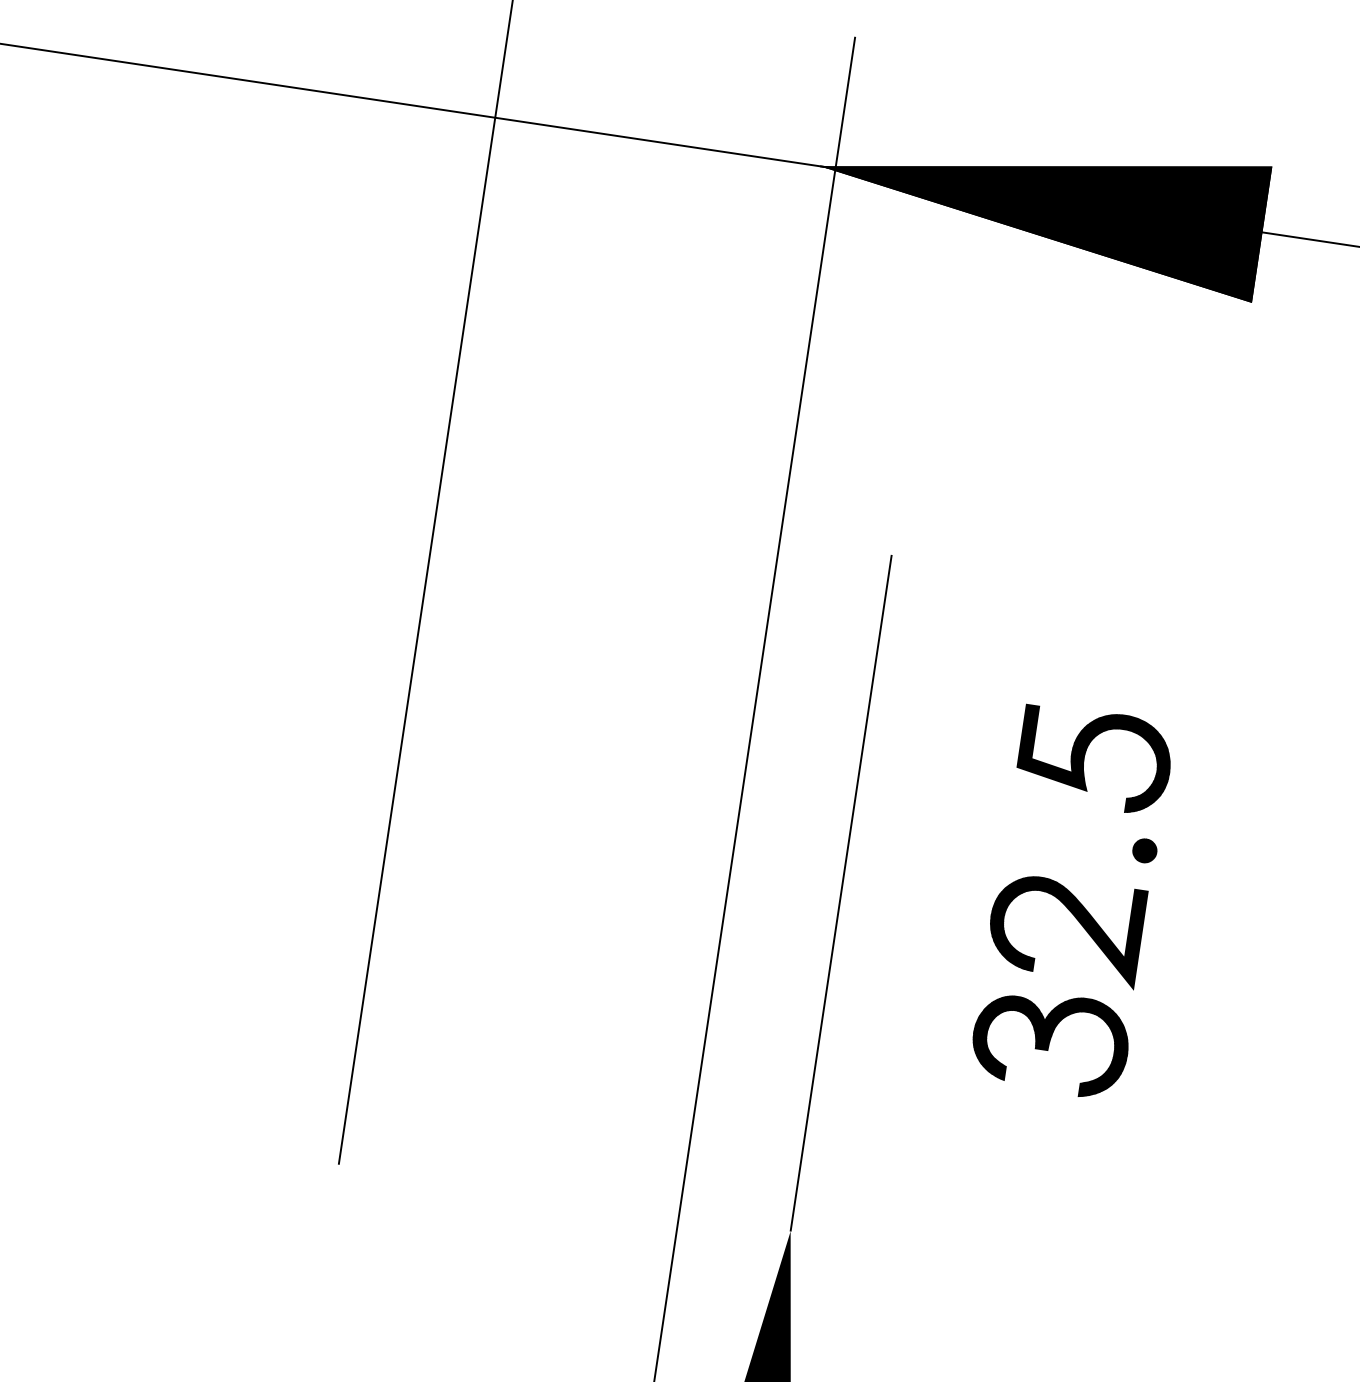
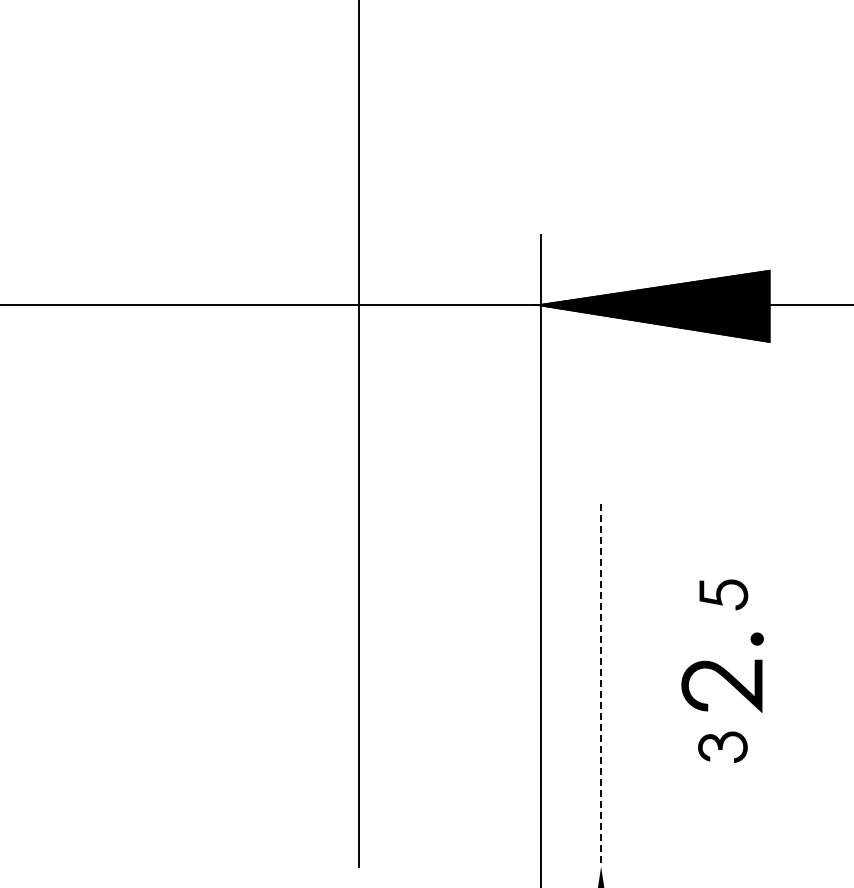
part: (1094, 758) -> (723, 594), size x0.6
line: (841, 893) -> (601, 685), solid -> dashed
part: (1049, 1043) -> (722, 747), size x0.6

